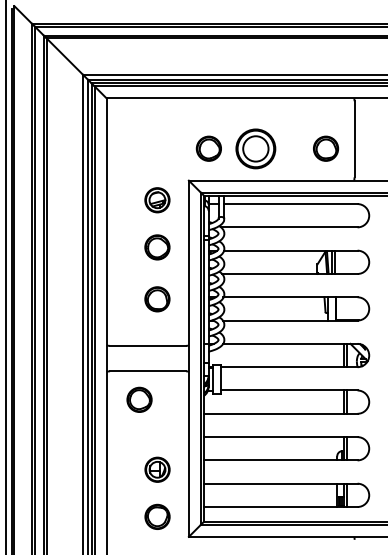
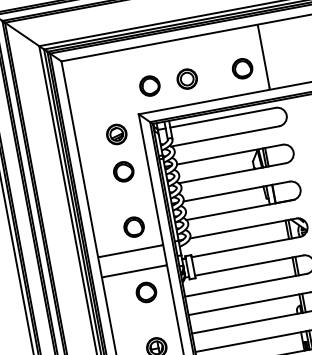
part: (256, 148) -> (187, 78), size x0.62
part: (157, 299) -> (134, 227), moved
part: (139, 399) -> (146, 292), moved

